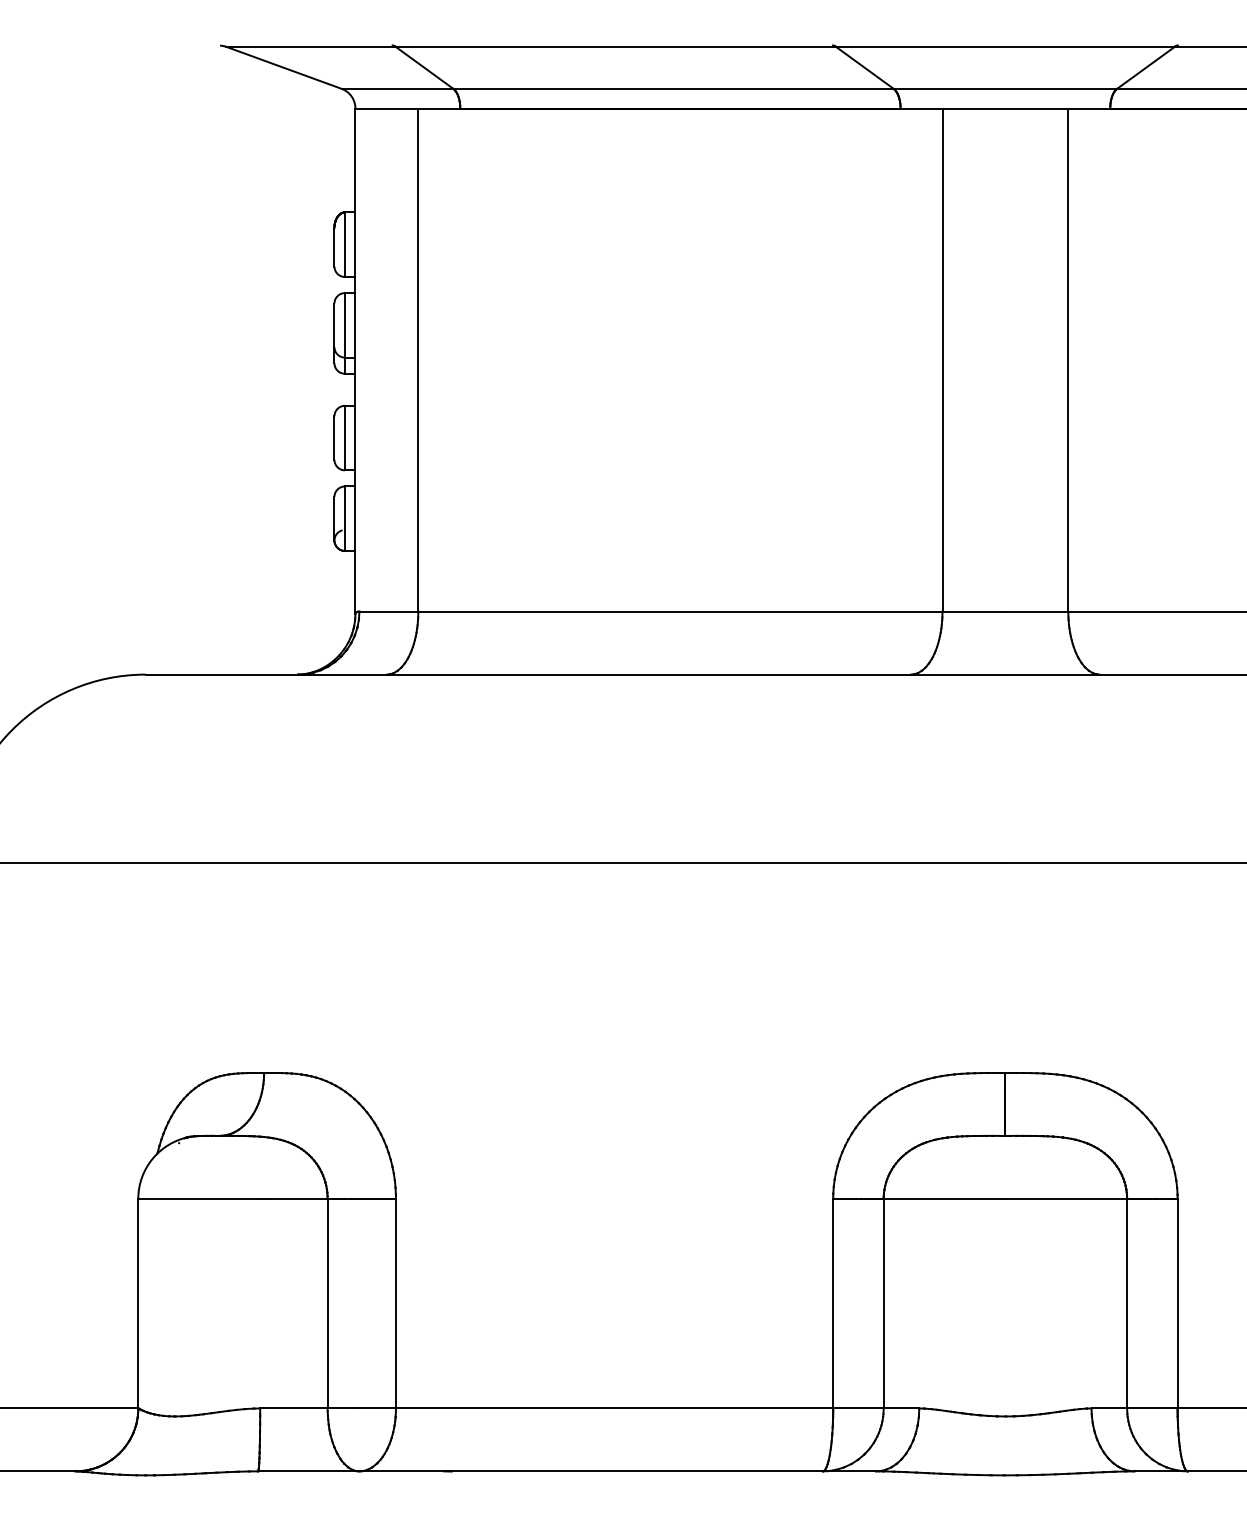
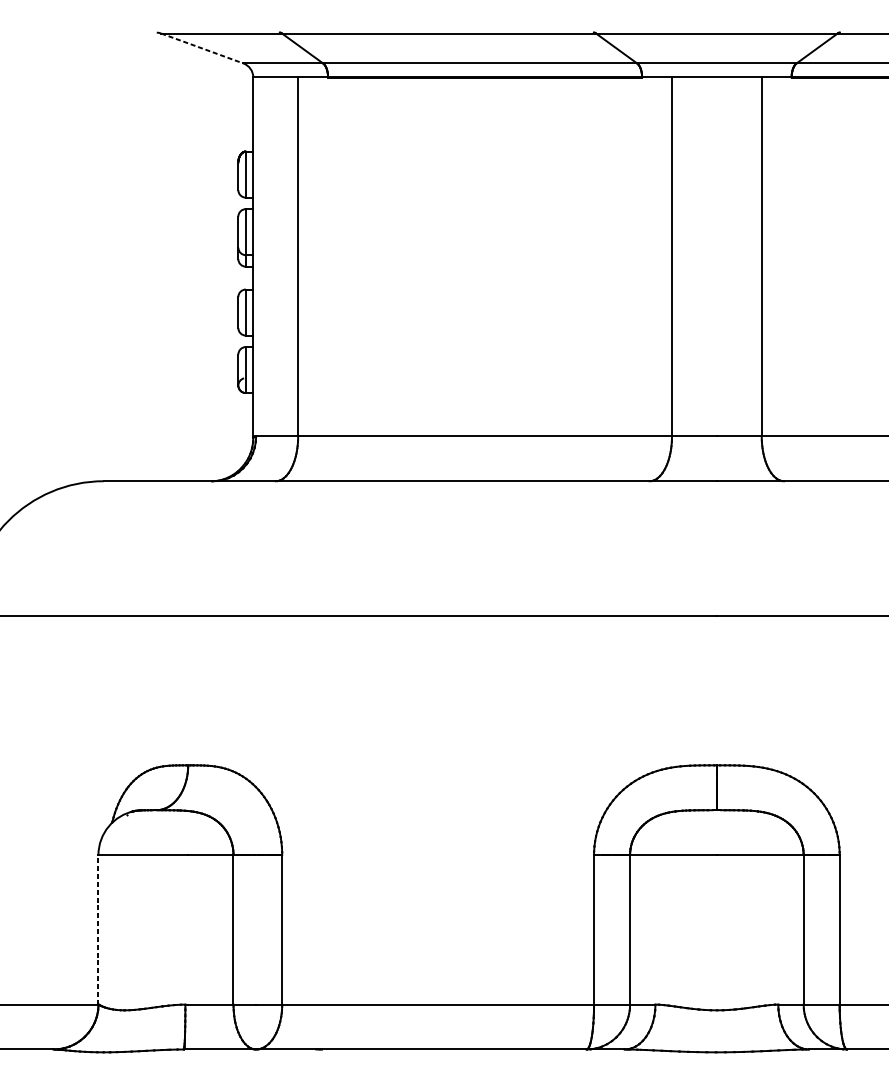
line: (284, 68) -> (202, 48), solid -> dashed
line: (138, 1303) -> (98, 929), solid -> dashed

